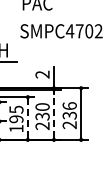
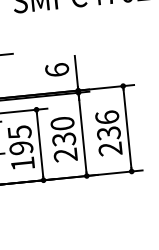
text: (42, 74) -> (57, 69), 2 -> 6
line: (54, 114) -> (83, 133), dashed -> solid
line: (27, 118) -> (39, 145), dashed -> solid

